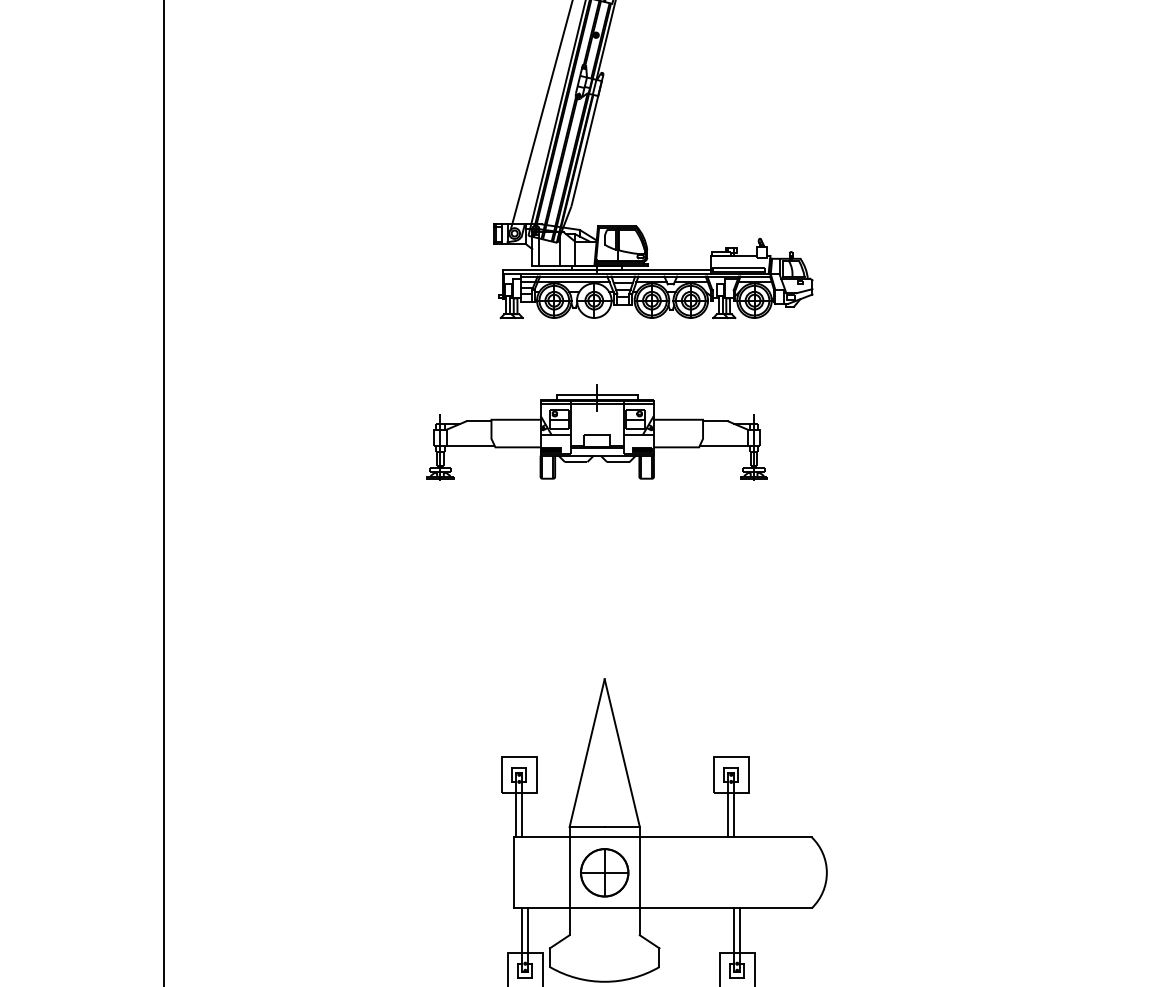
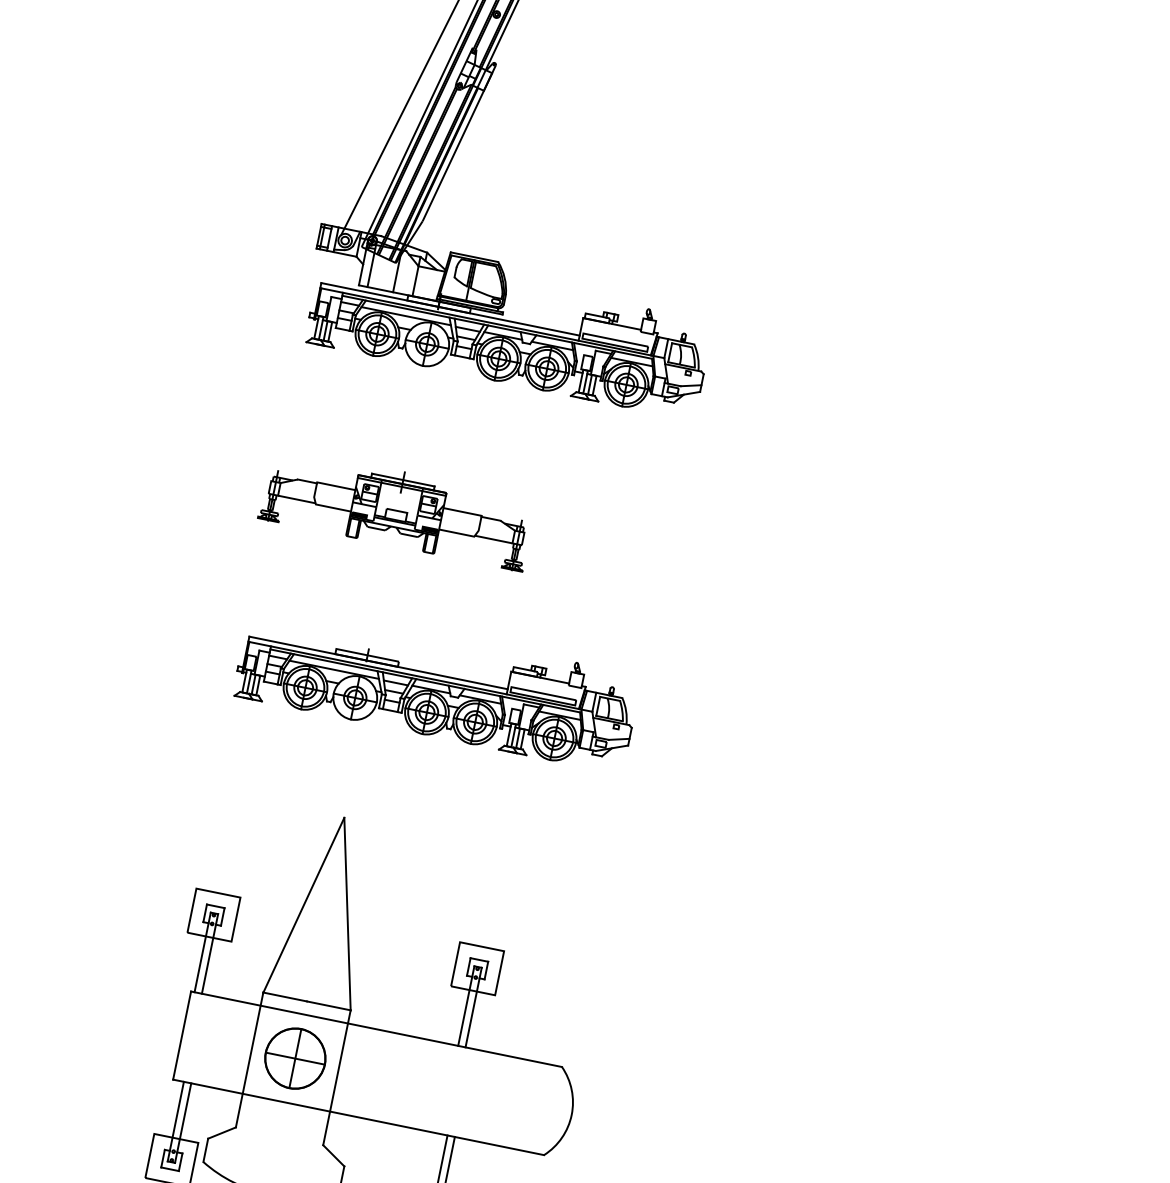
part: (596, 432) -> (396, 508), size x0.62
part: (655, 562) -> (437, 685), added

